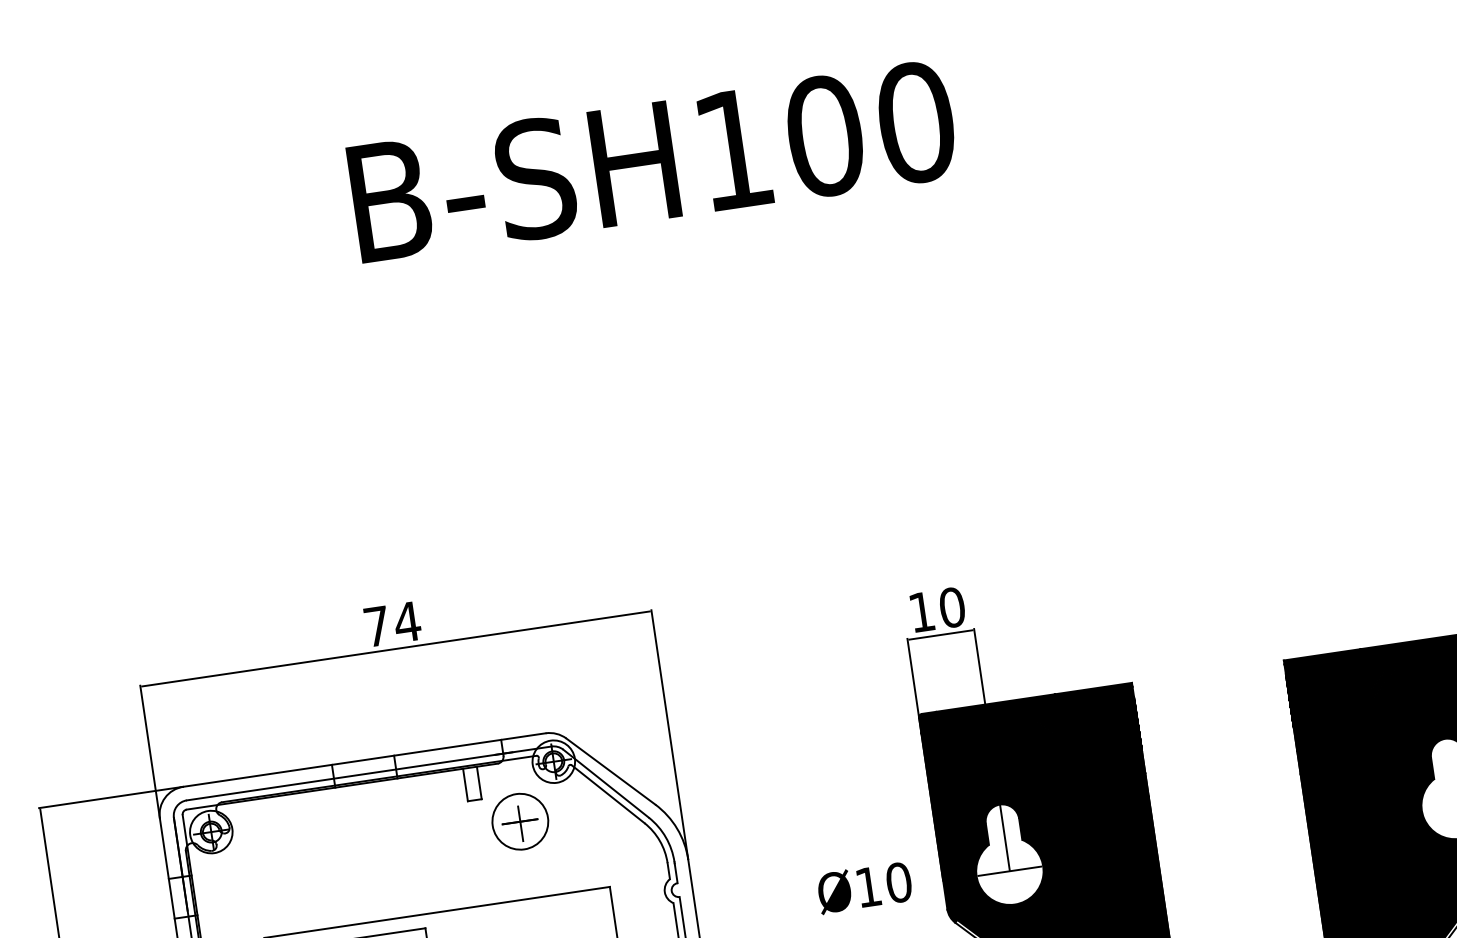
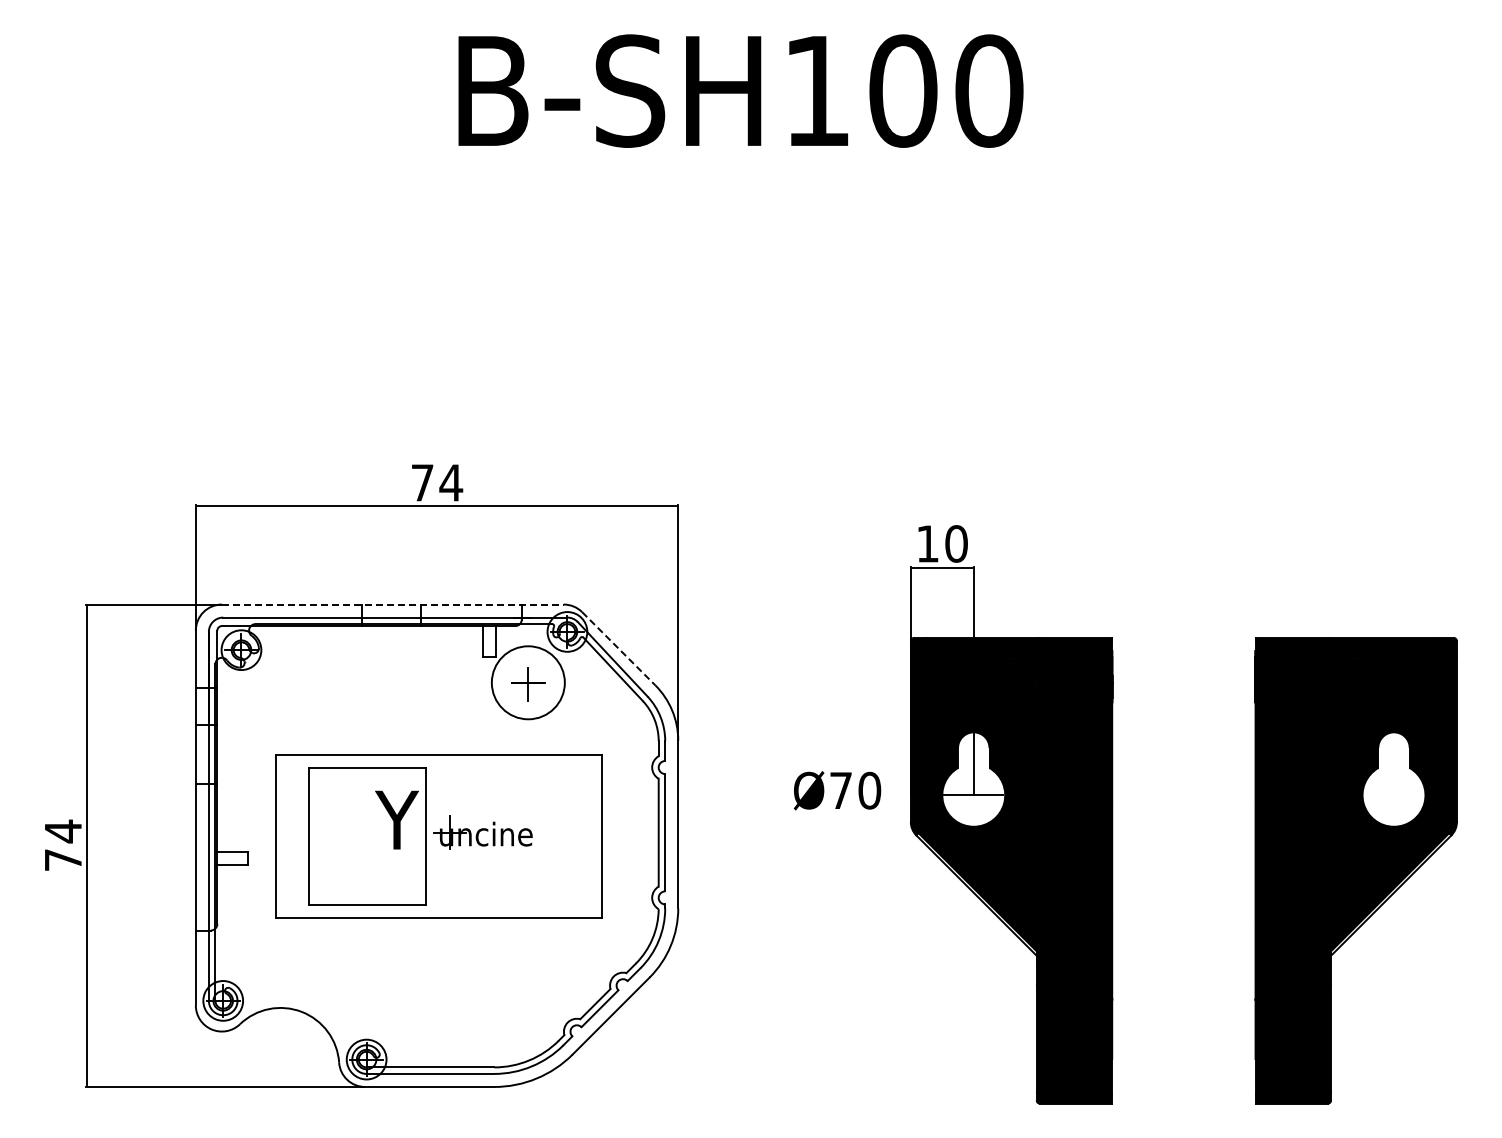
line: (364, 760) -> (392, 604), solid -> dashed
line: (610, 771) -> (618, 648), solid -> dashed
circle: (520, 821) -> (528, 682), size x1.4
text: (867, 887) -> (840, 790), Ø10 -> Ø70

